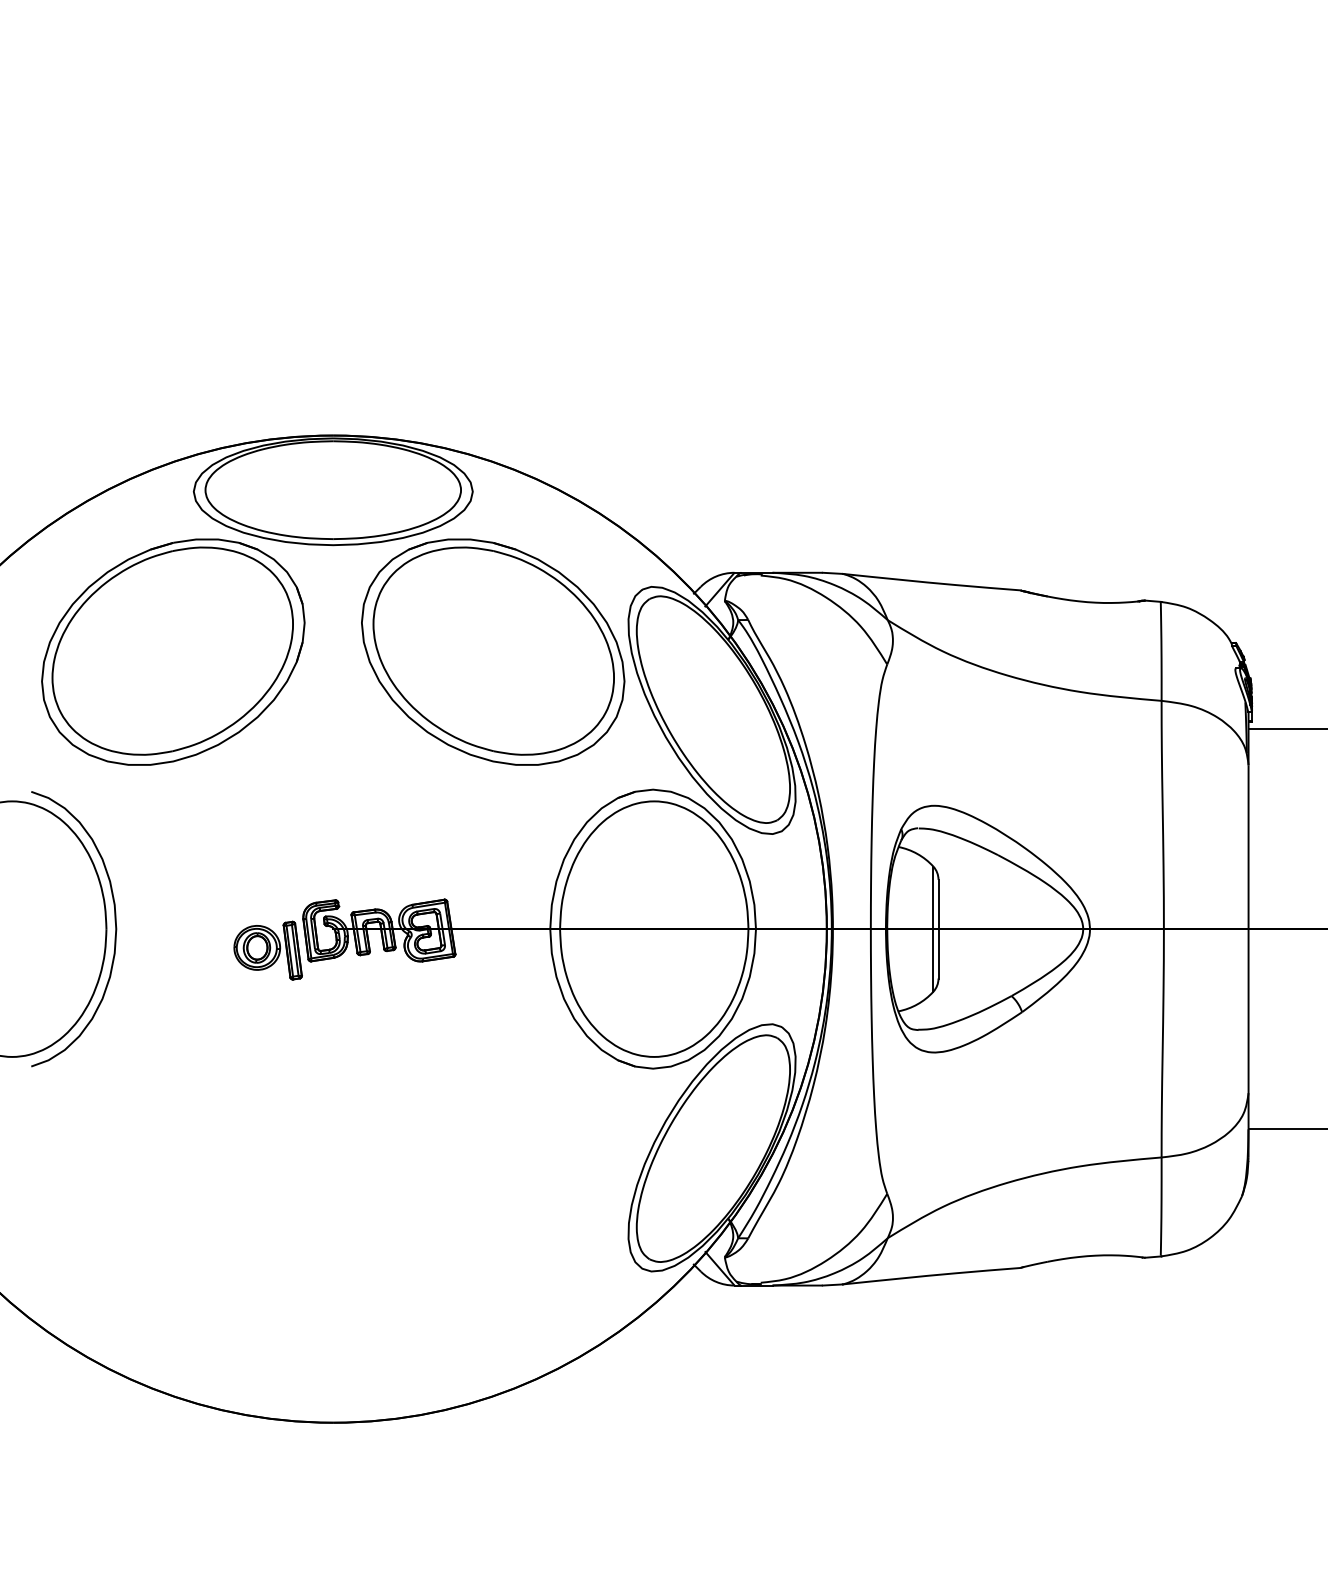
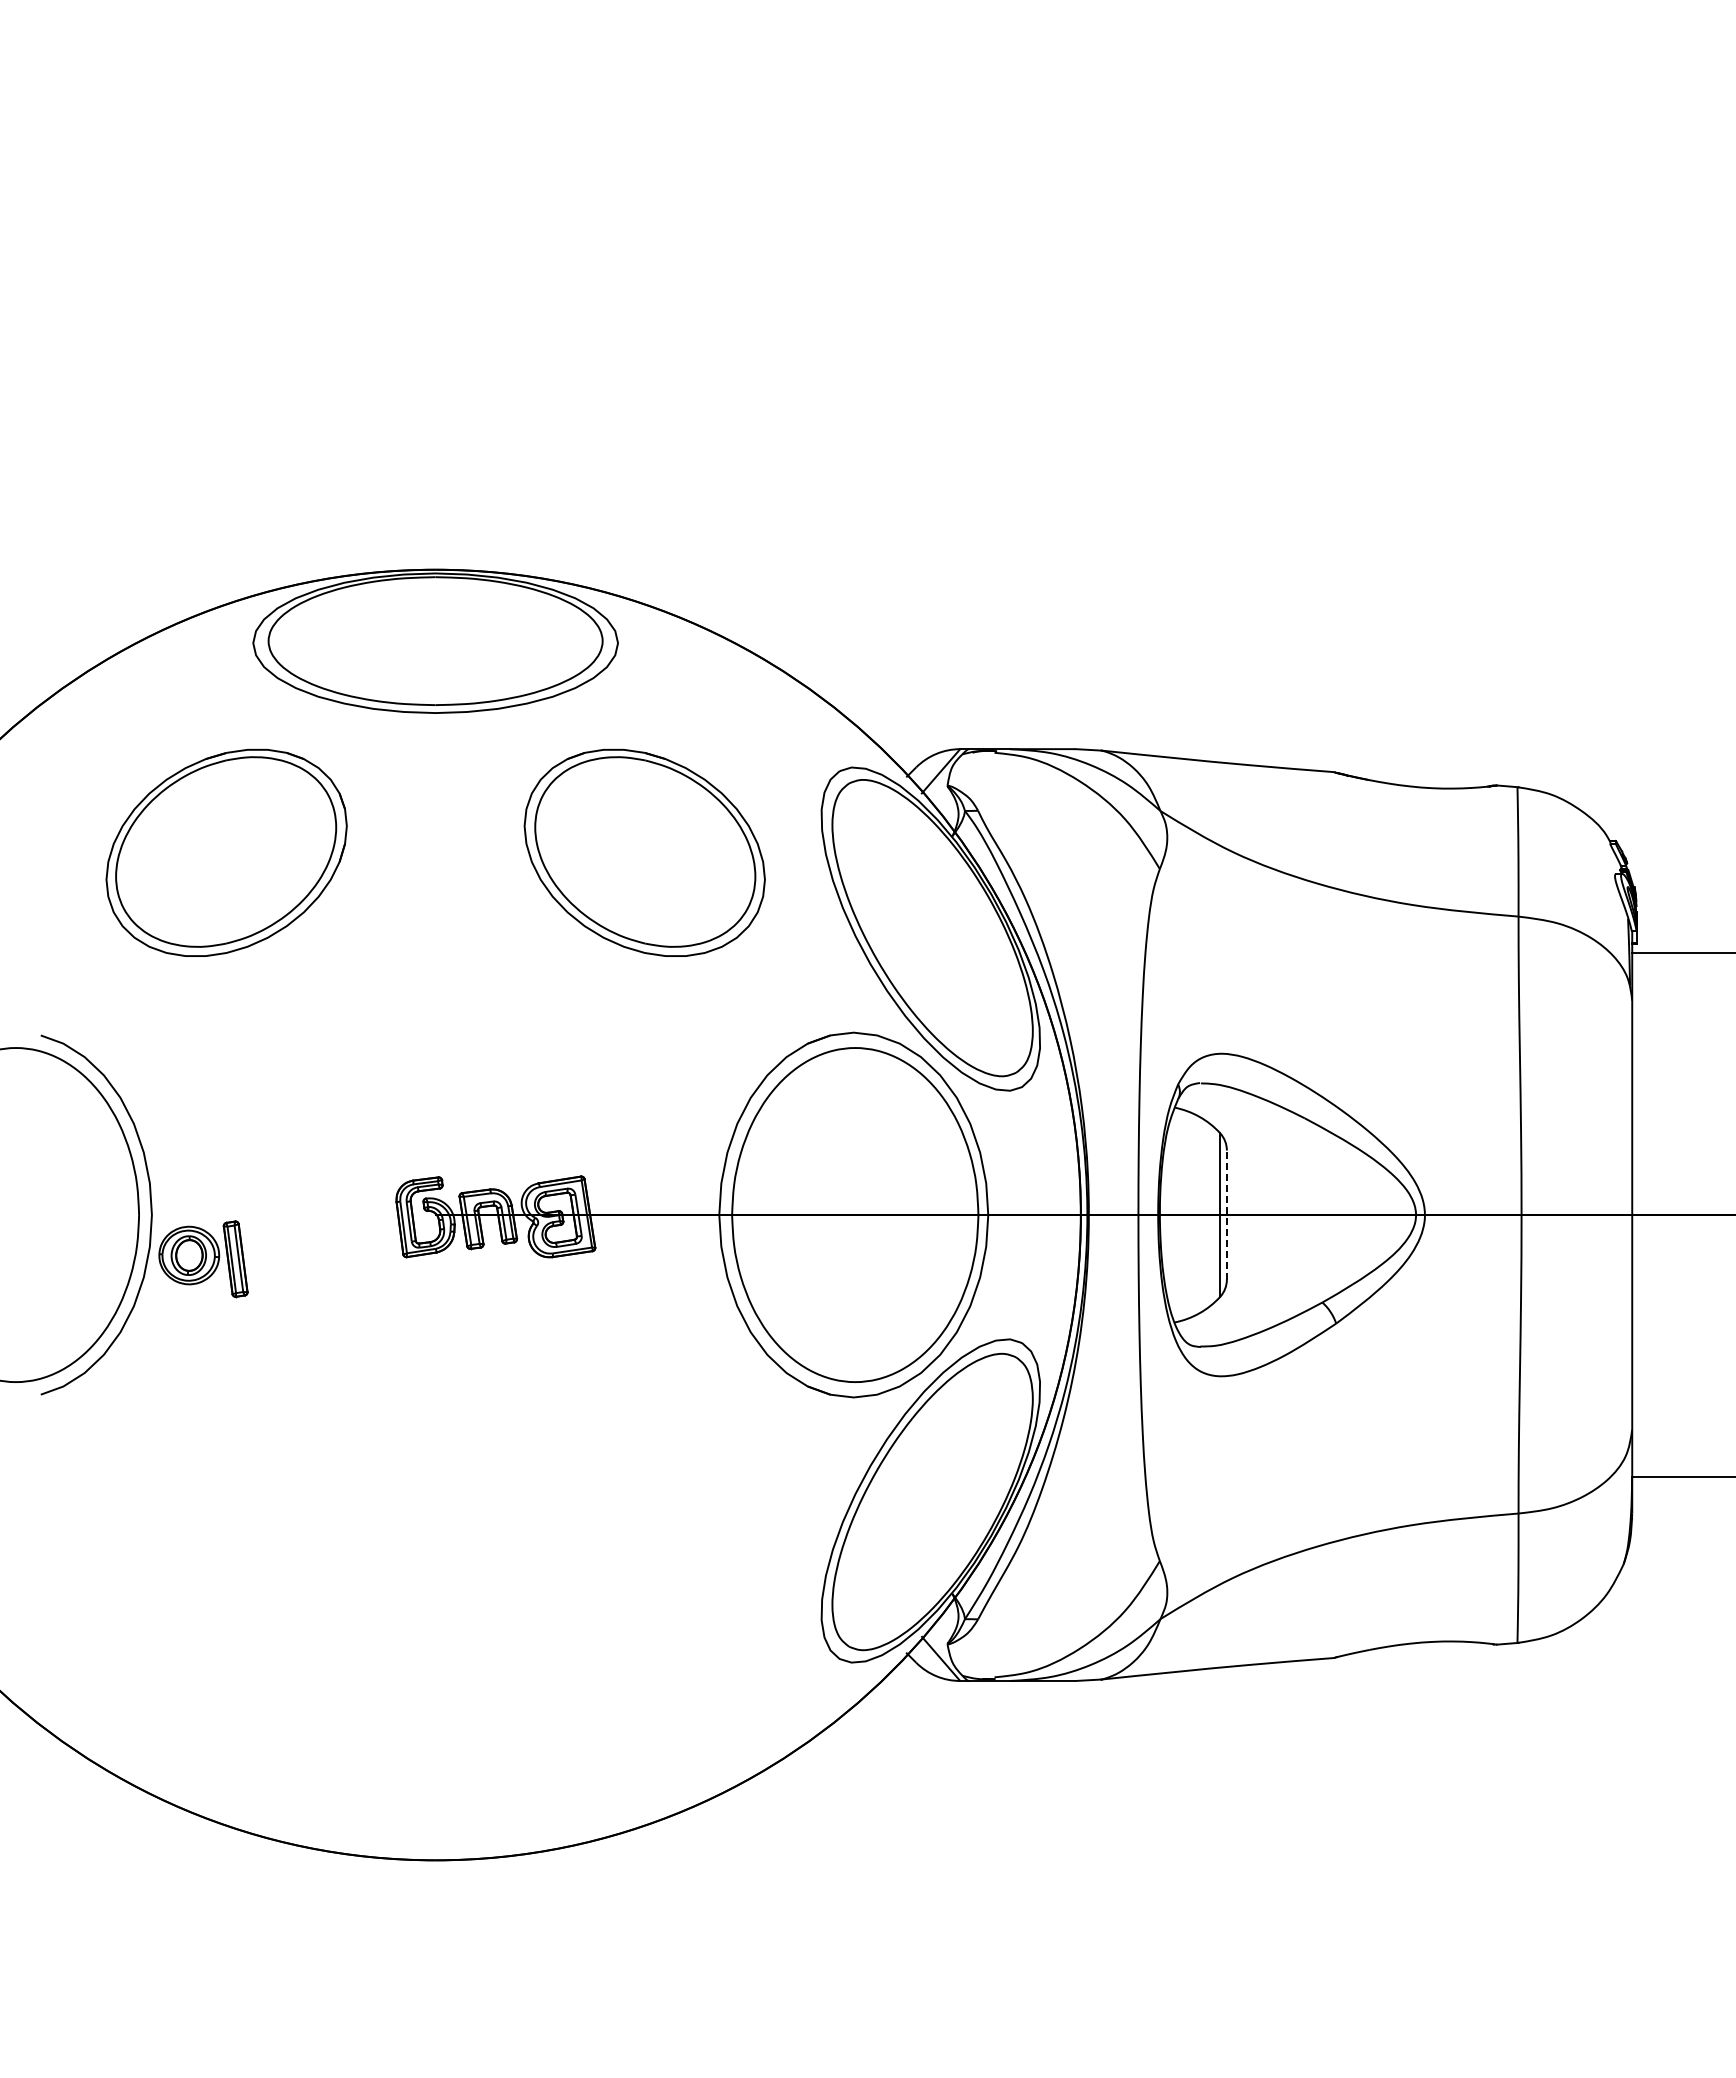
part: (173, 651) -> (226, 852), size x0.7
part: (493, 651) -> (644, 852), size x0.7
line: (938, 929) -> (1226, 1215), solid -> dashed
part: (268, 950) -> (203, 1259), moved

